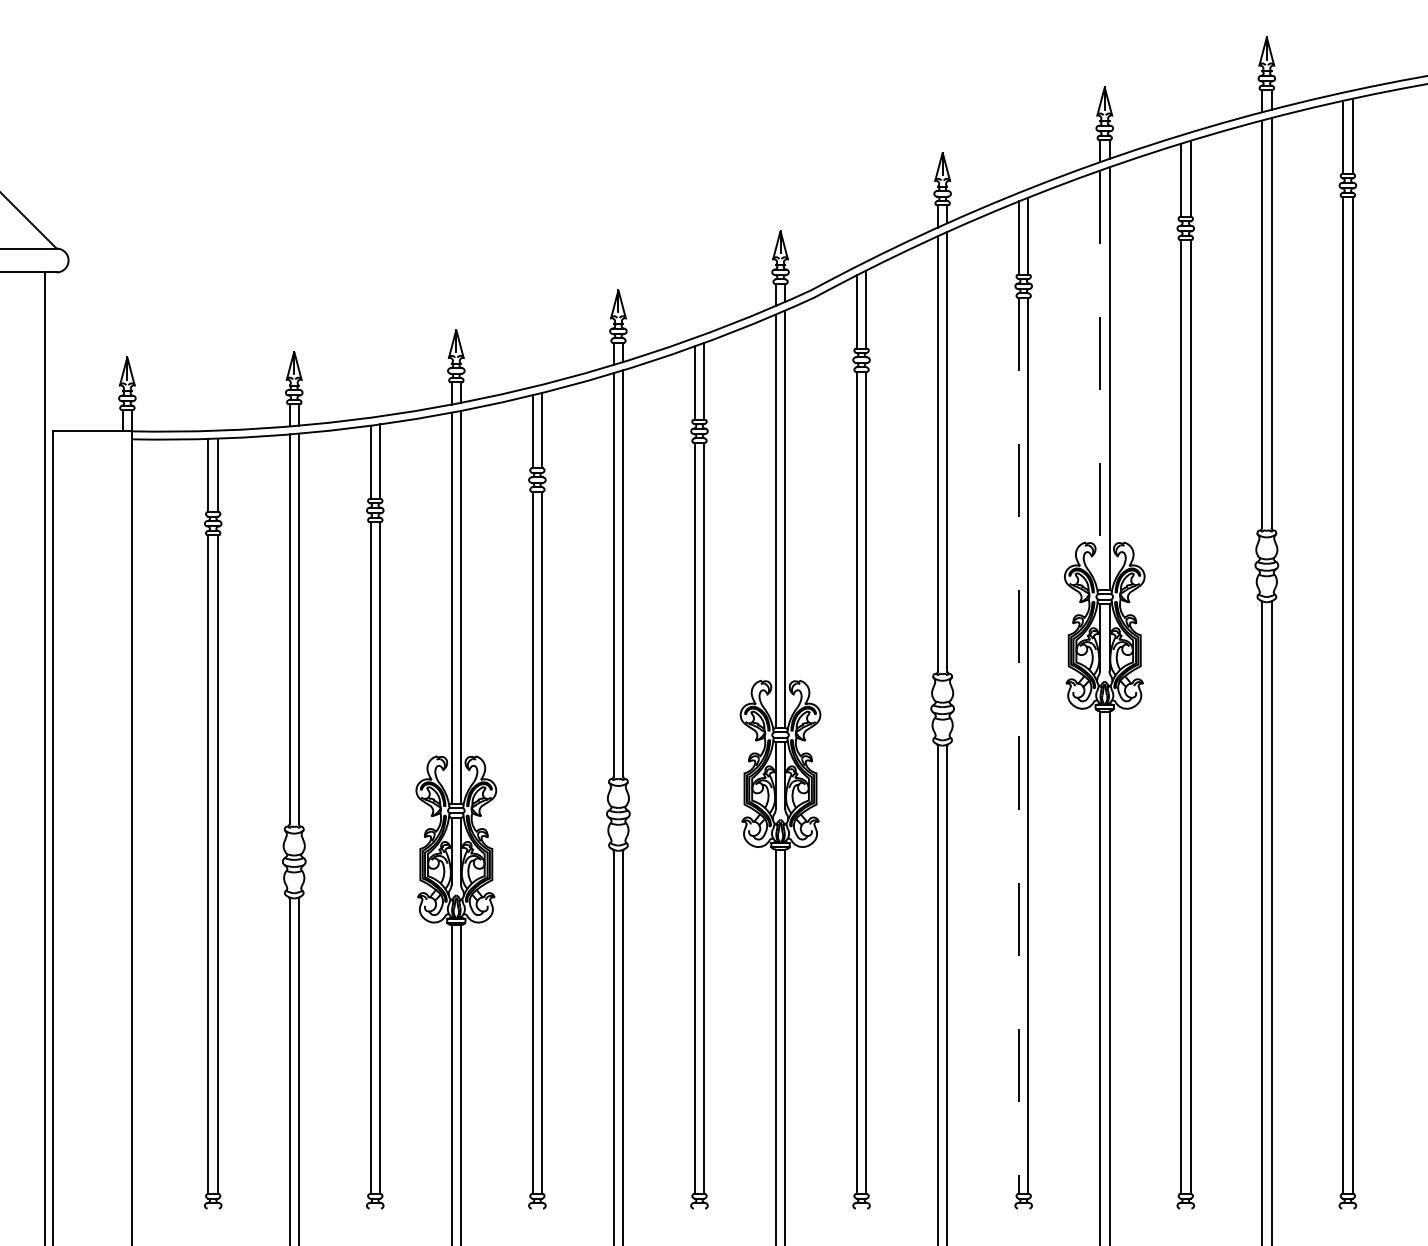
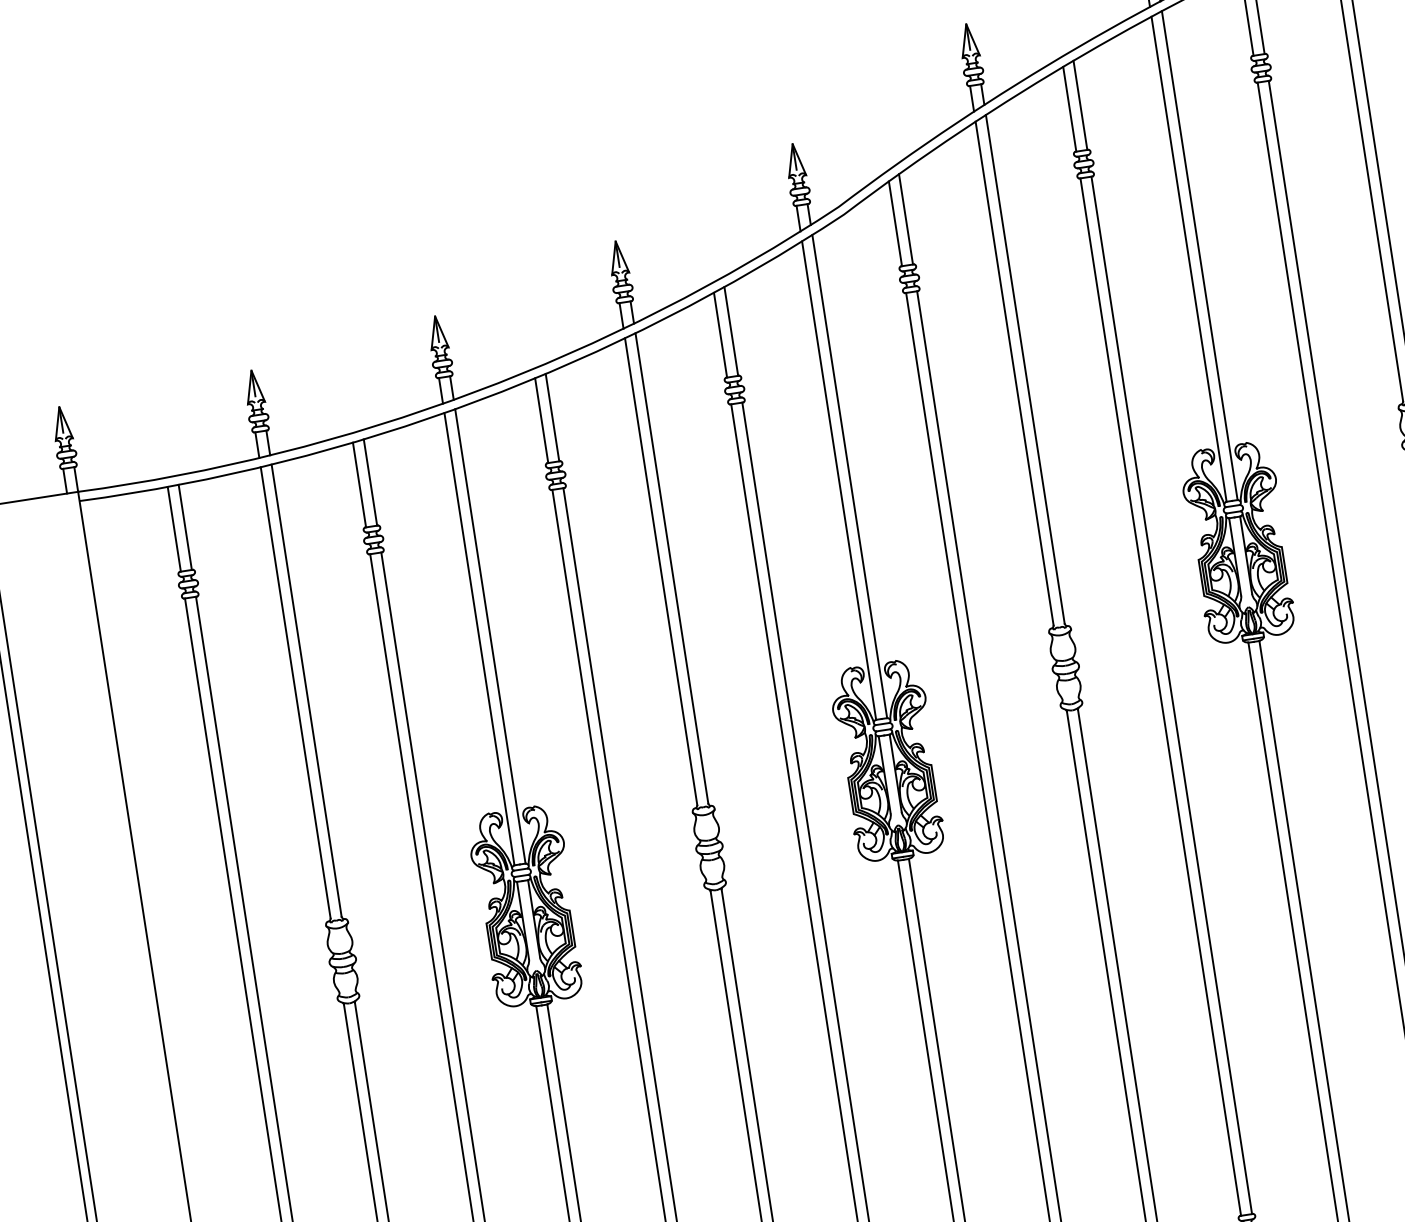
line: (1100, 380) -> (1189, 259), dashed -> solid
line: (1018, 746) -> (1160, 697), dashed -> solid

